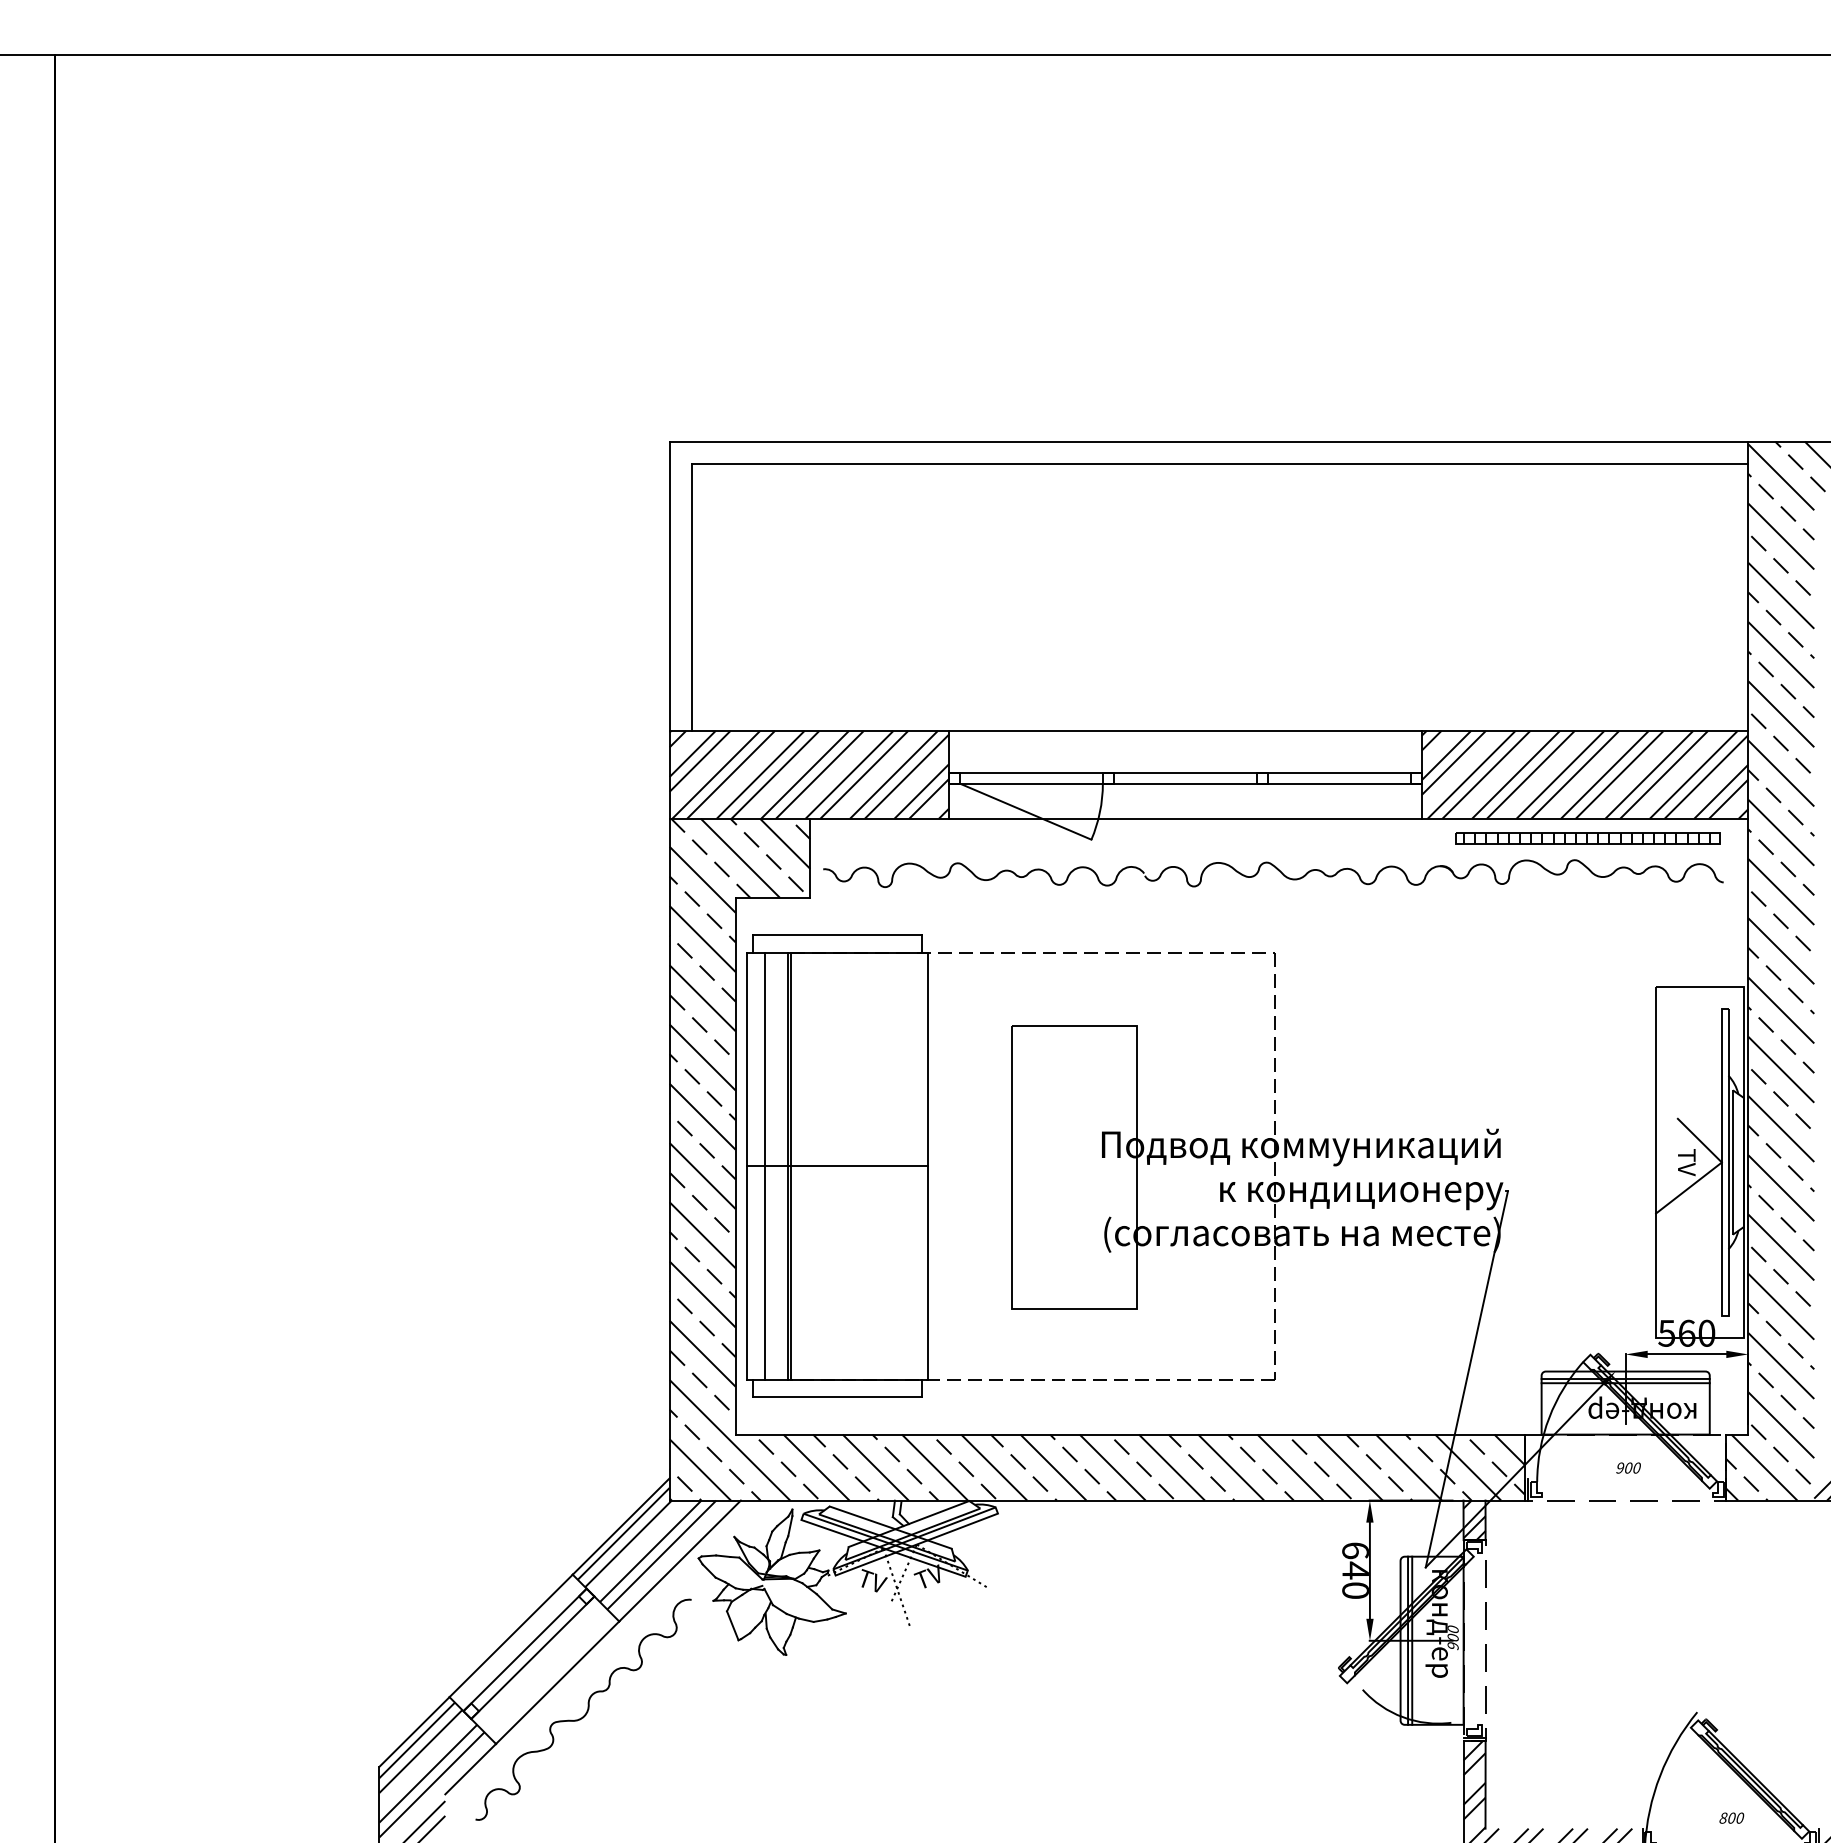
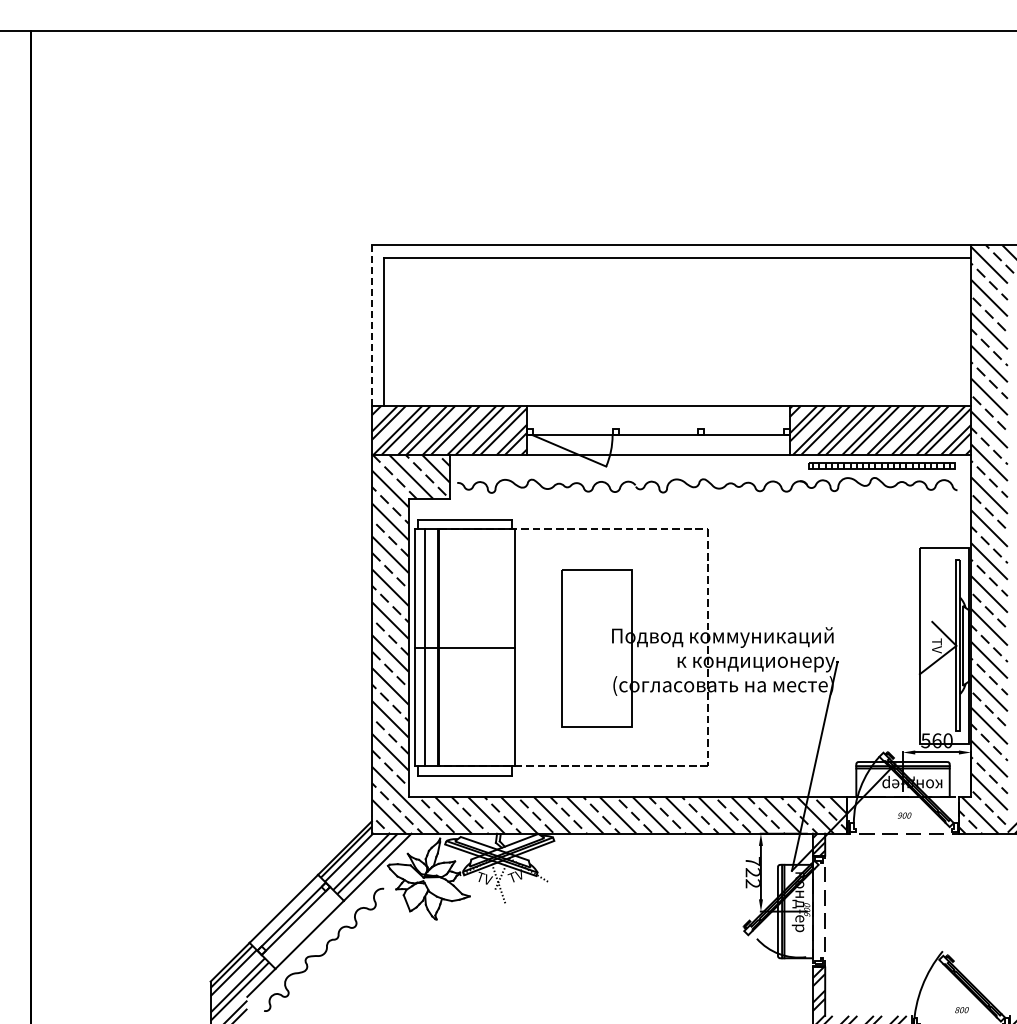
line: (668, 585) -> (371, 325), solid -> dashed
line: (1185, 772) -> (658, 429), removed
text: (1354, 1570) -> (752, 872), 640 -> 722

